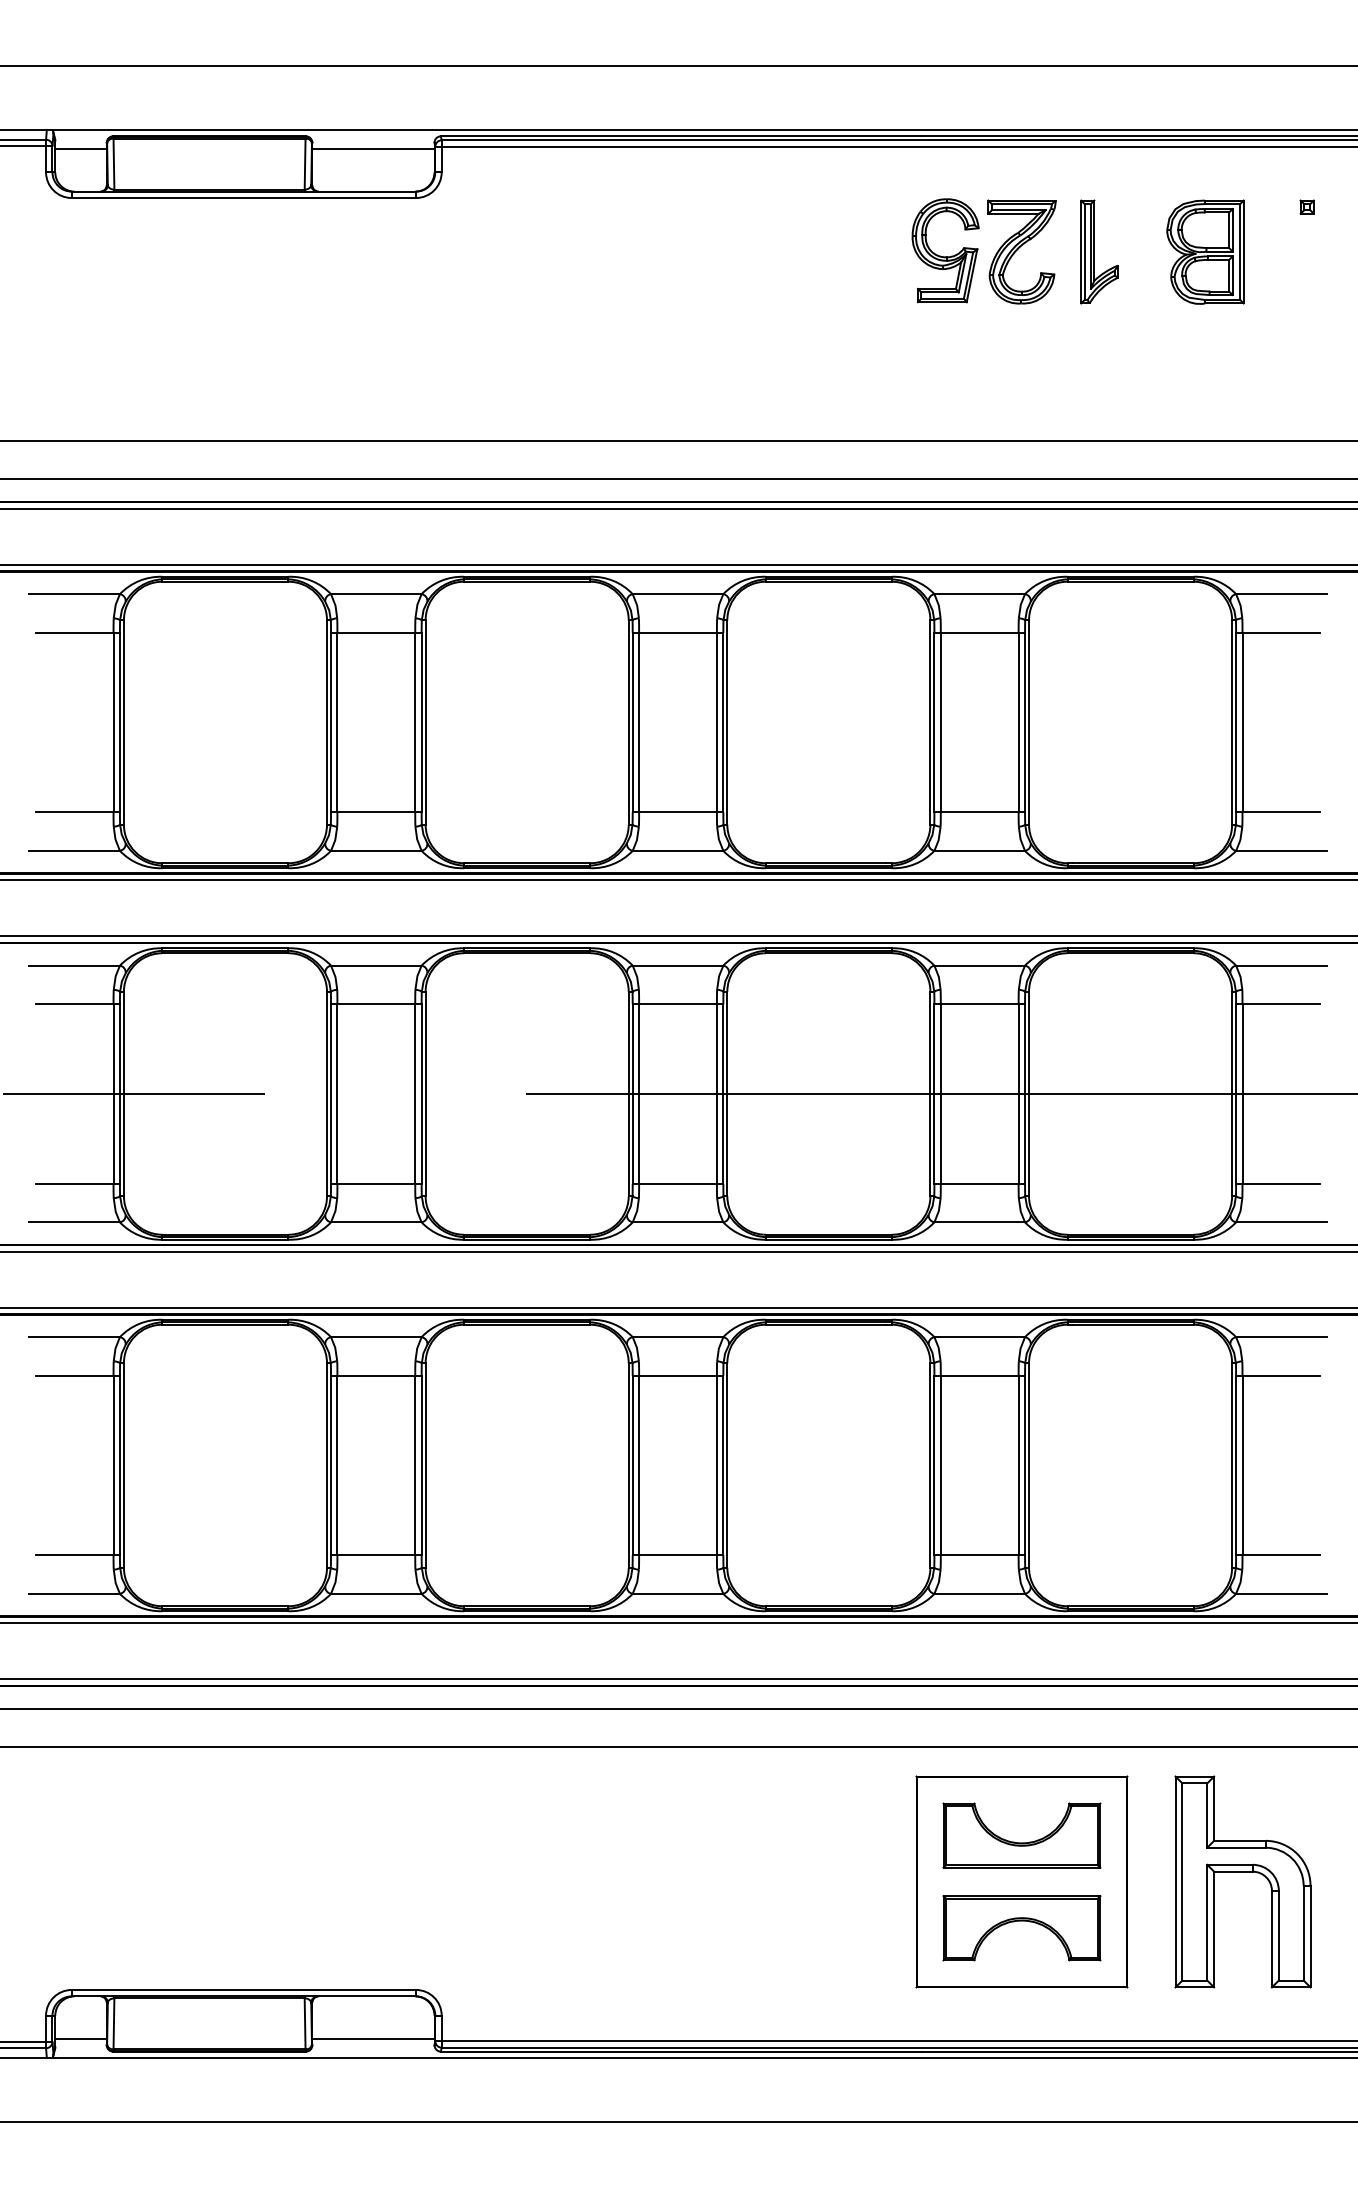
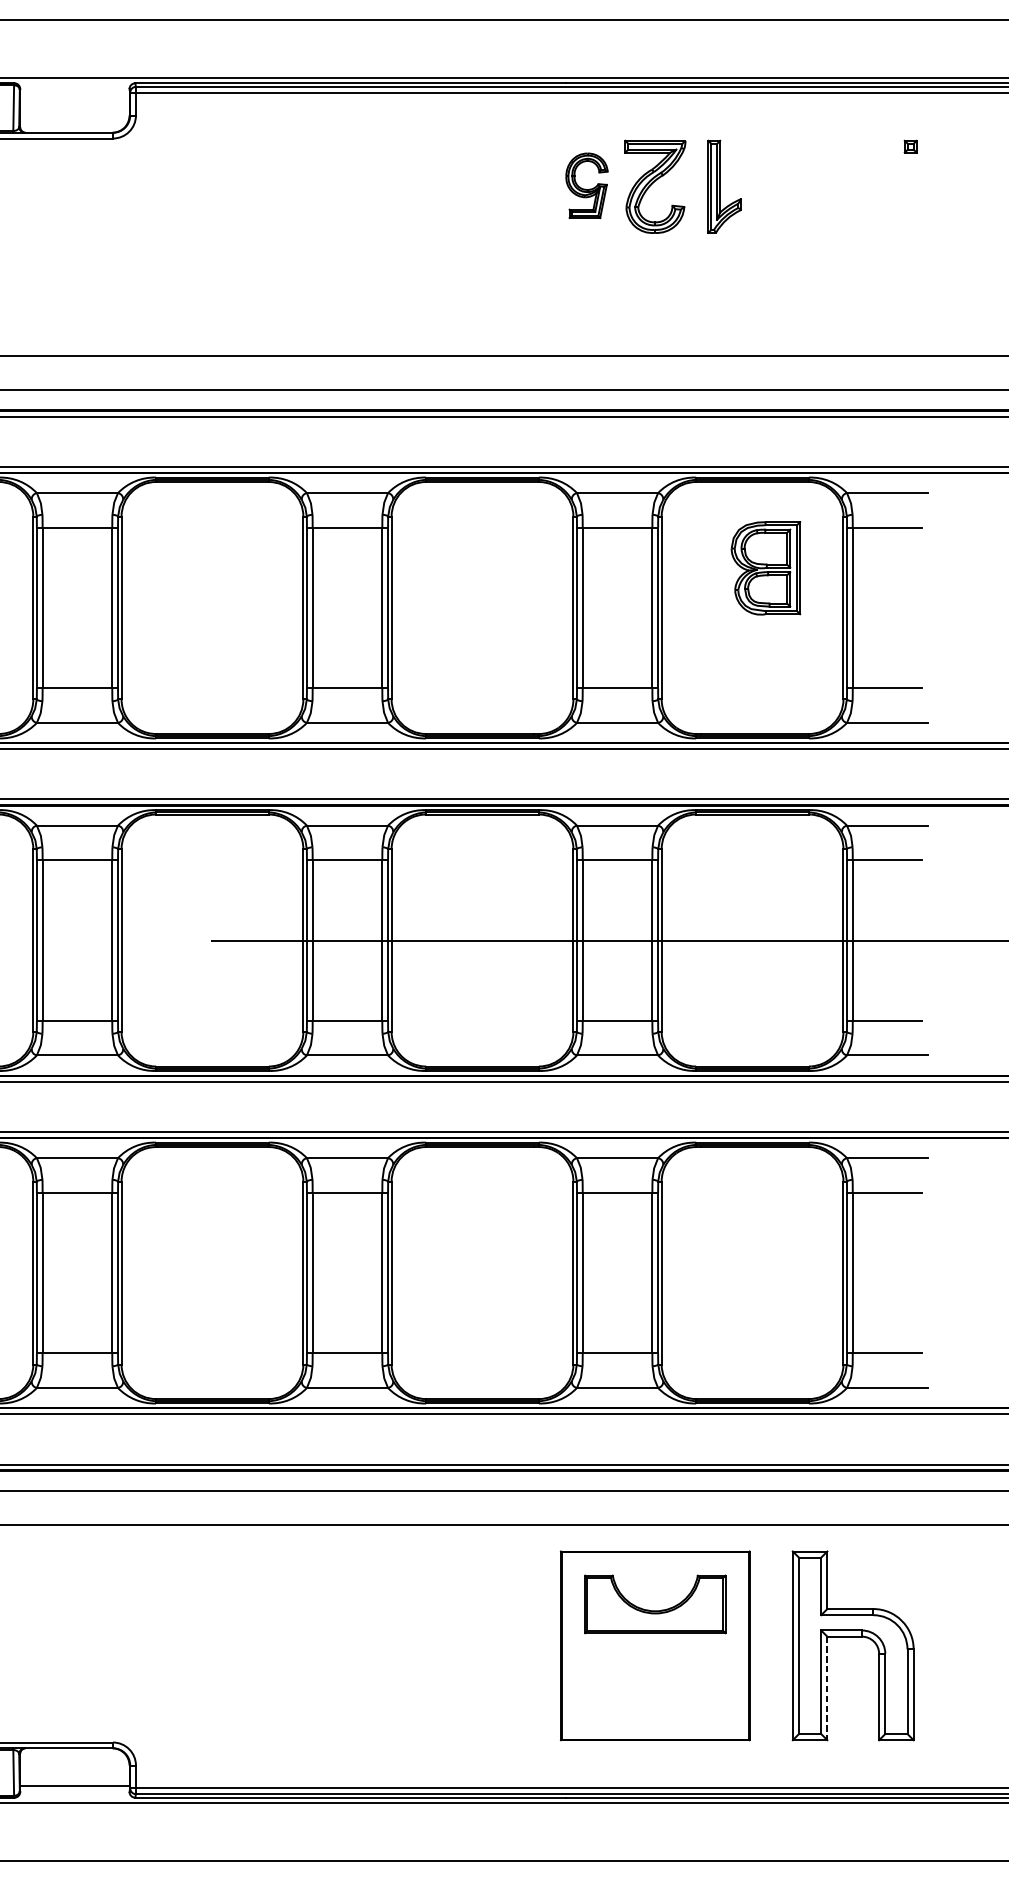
line: (373, 149) -> (74, 95), removed
part: (945, 250) -> (586, 185), size x0.7
part: (1205, 251) -> (765, 567), moved
part: (1021, 1921) -> (654, 1681), removed
line: (1214, 1929) -> (827, 1688), solid -> dashed

